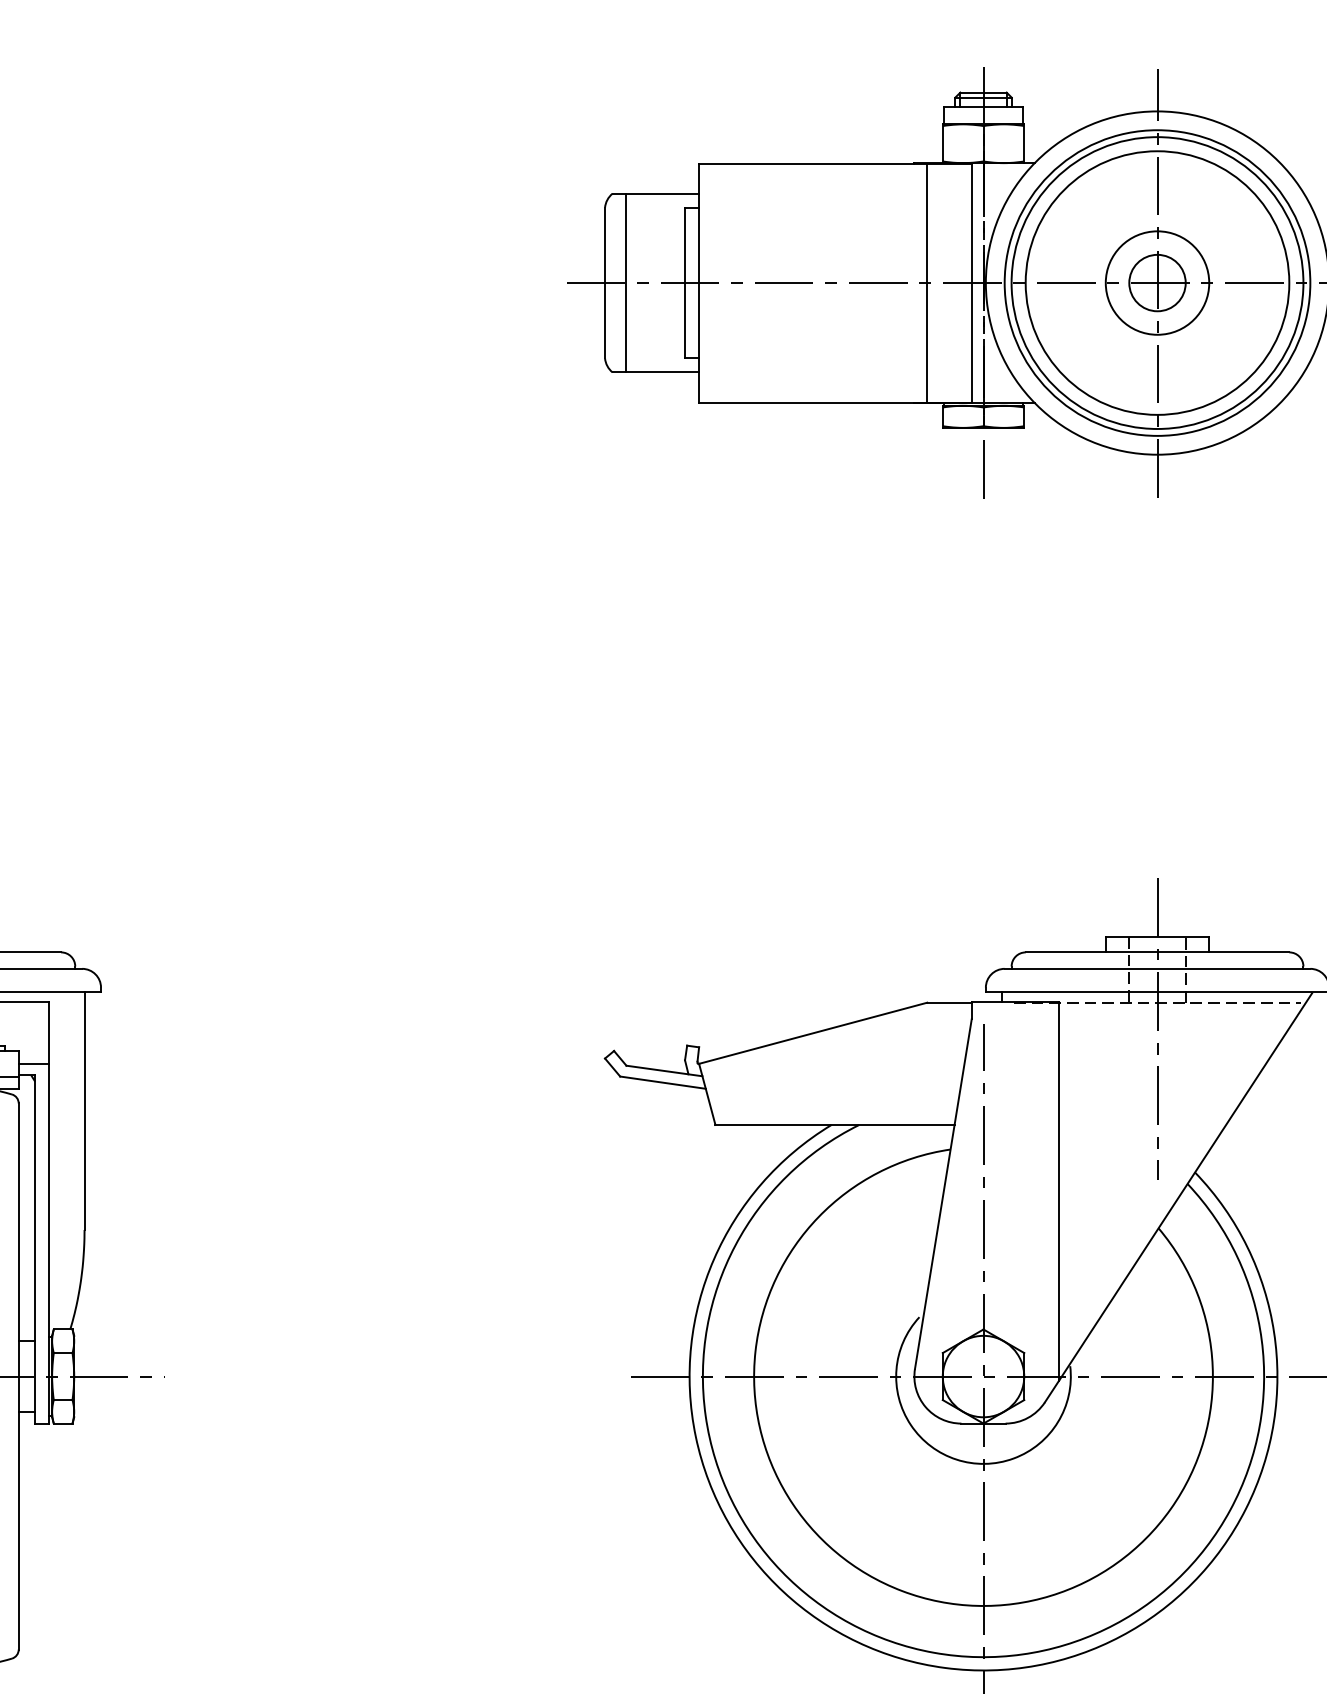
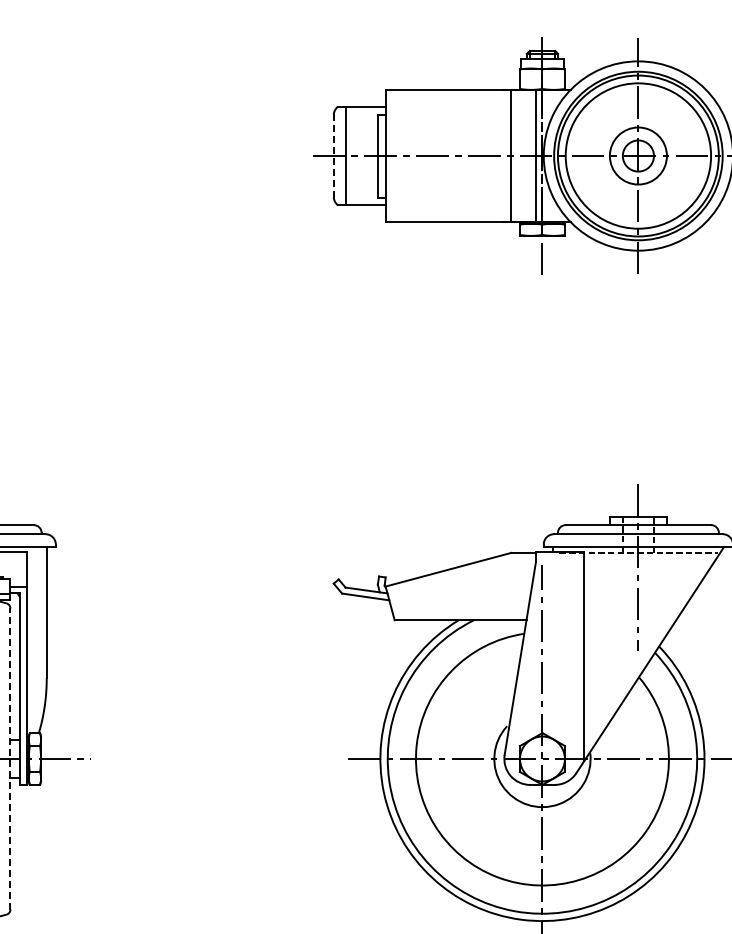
line: (604, 283) -> (333, 156), solid -> dashed
line: (18, 1377) -> (10, 759), solid -> dashed

